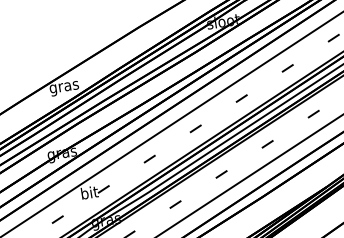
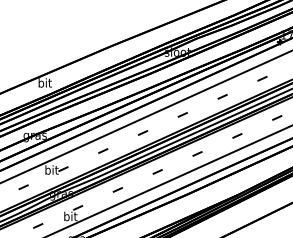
text: (63, 87) -> (44, 84), gras -> bit

